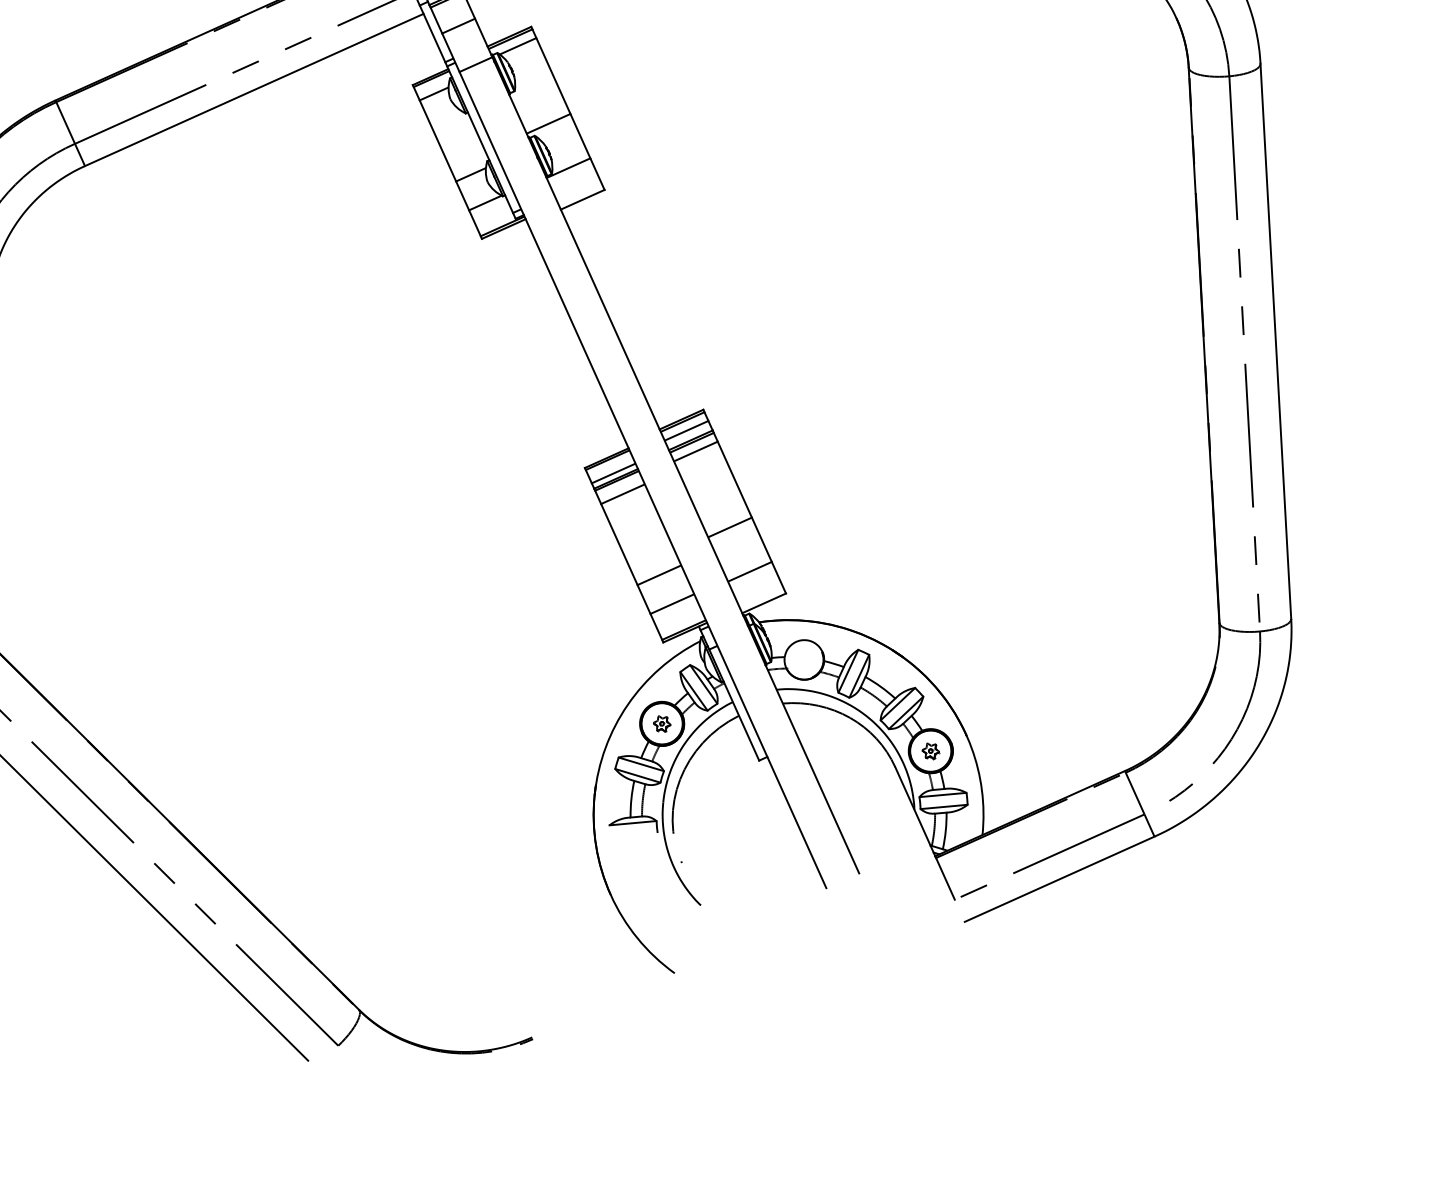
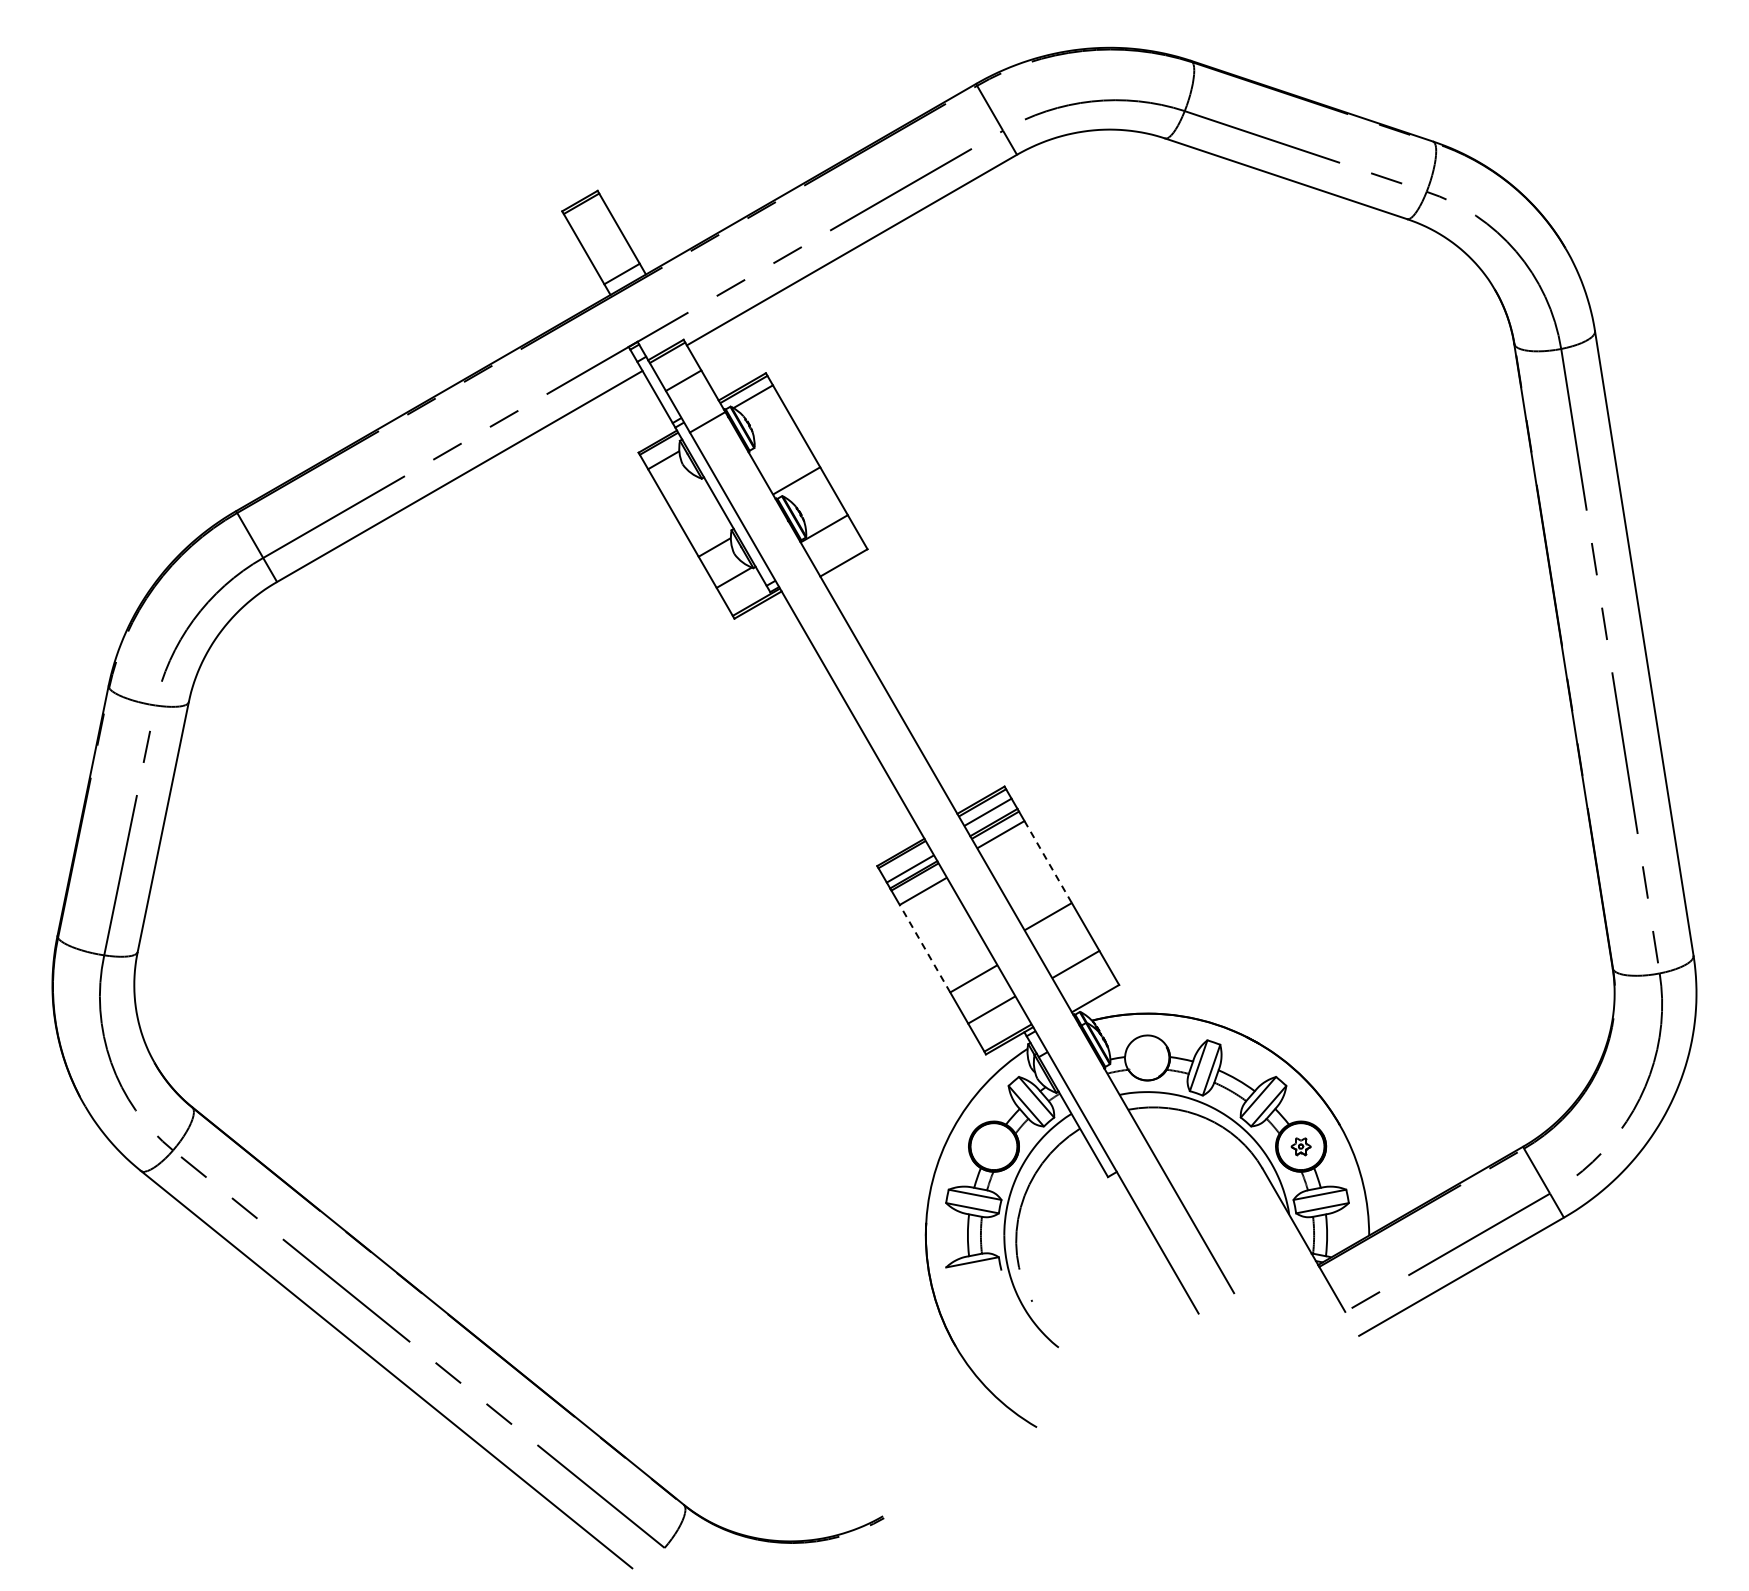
line: (735, 480) -> (1048, 862), solid -> dashed
line: (619, 544) -> (925, 948), solid -> dashed
part: (661, 723) -> (993, 1146), removed

